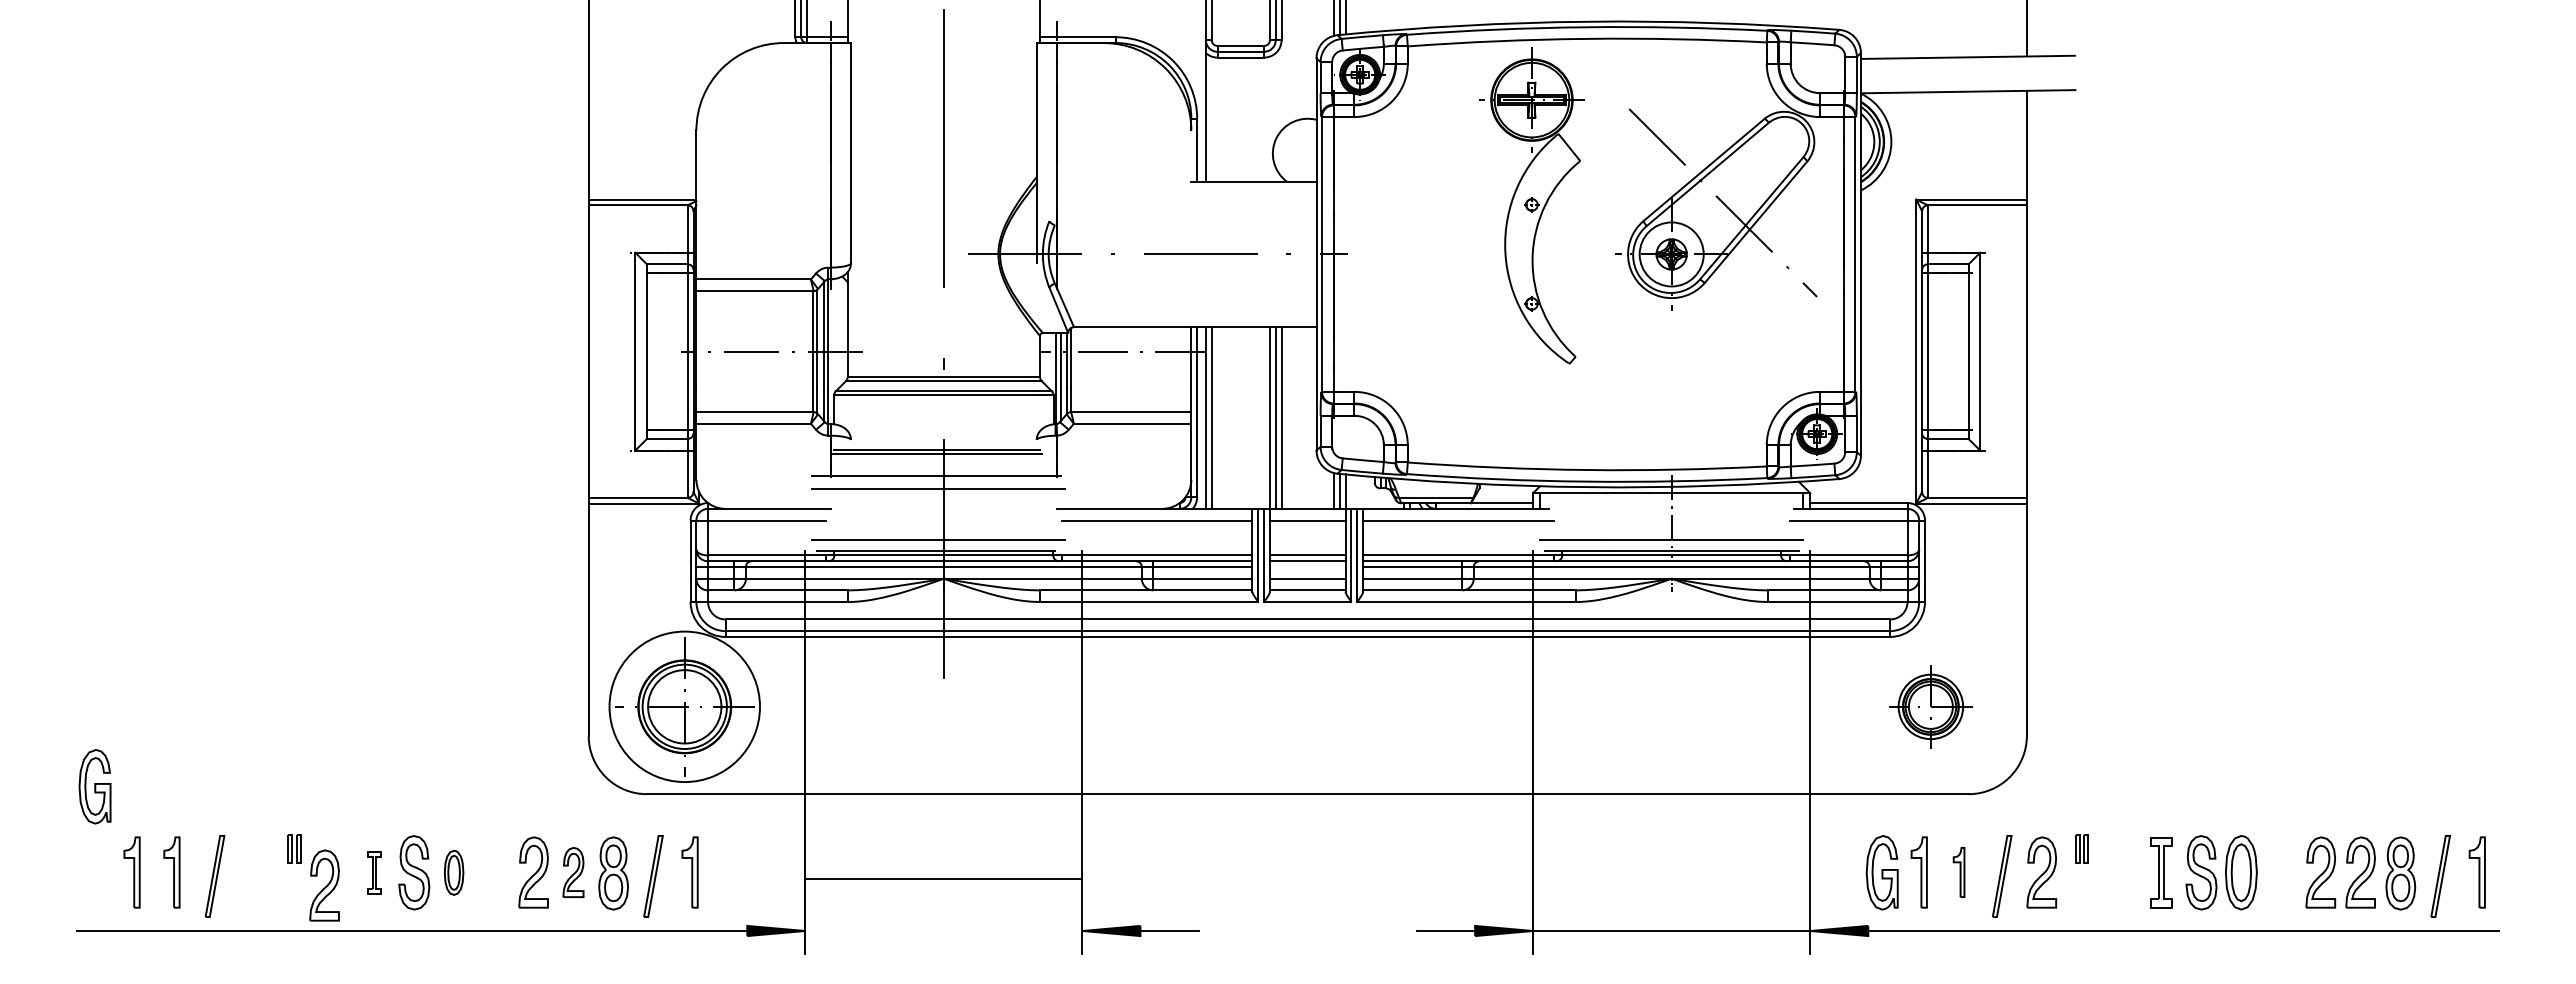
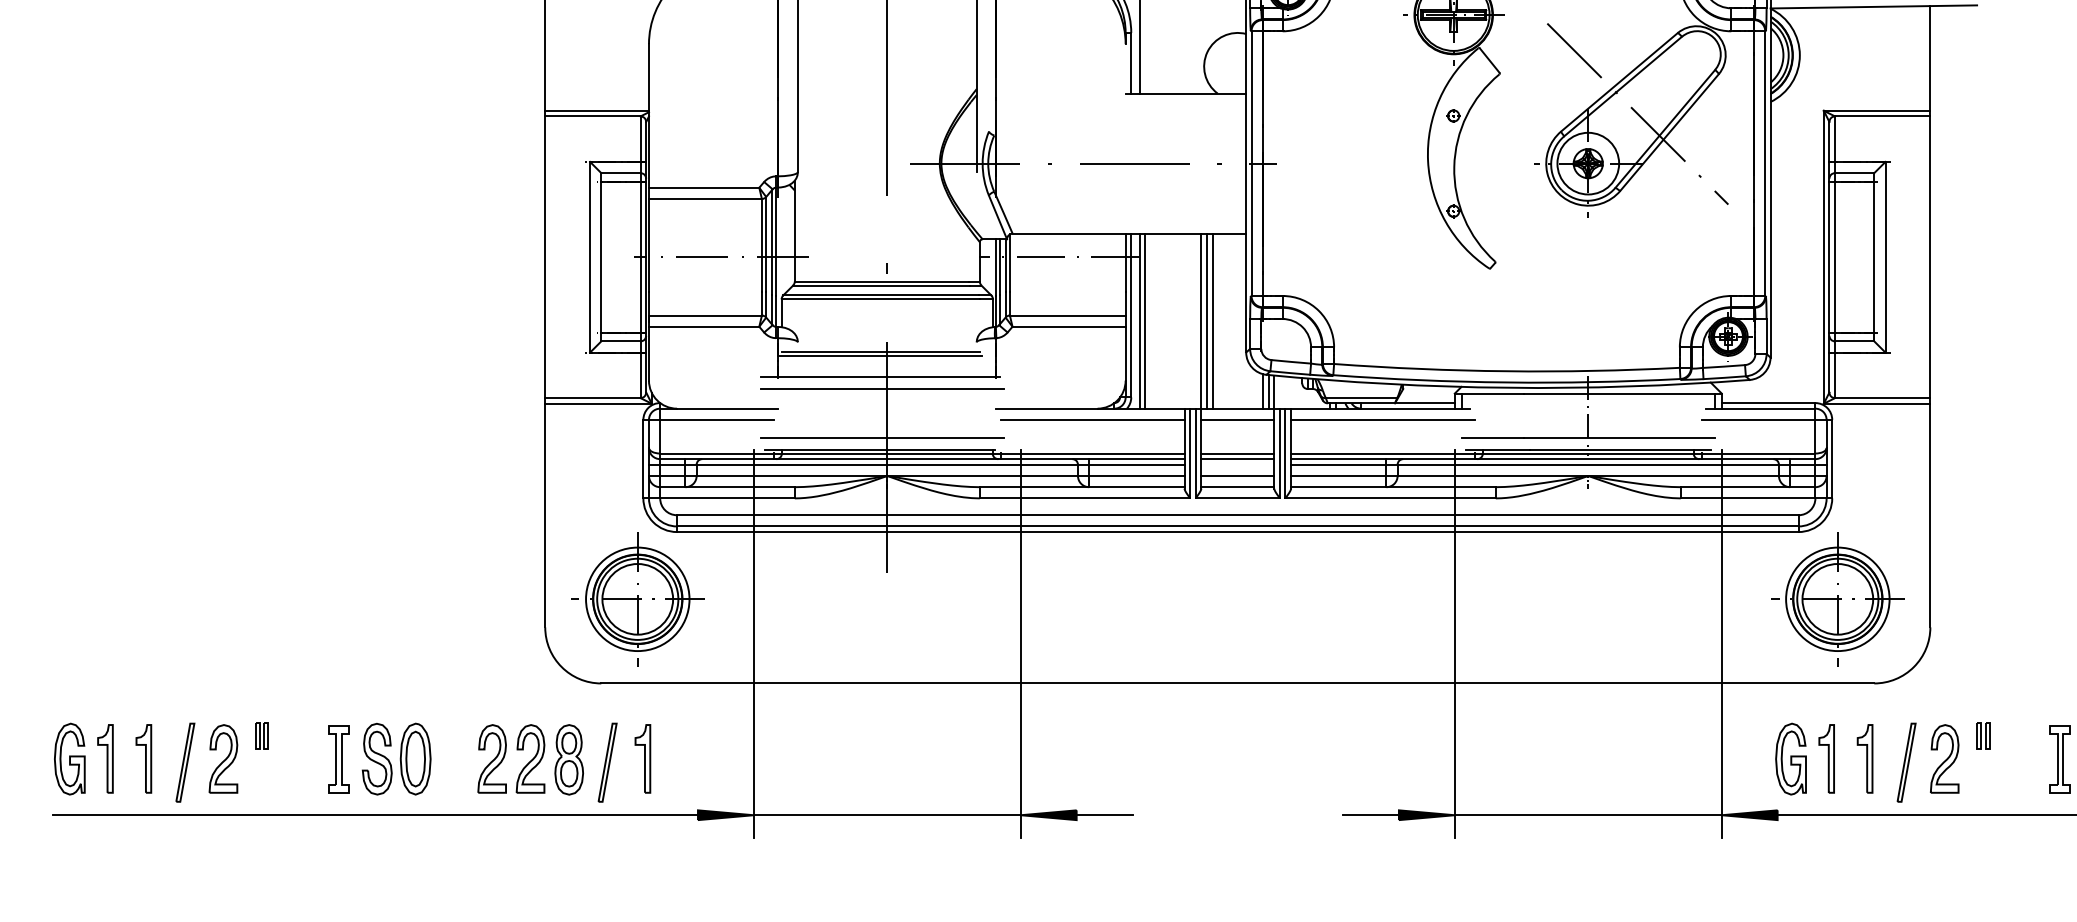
circle: (684, 706) -> (637, 599), size x0.71
part: (1930, 706) -> (1837, 599), size x1.67
part: (94, 786) -> (69, 758), moved
part: (374, 872) -> (338, 758), size x1.67
part: (453, 872) -> (415, 758), size x1.67
part: (573, 872) -> (530, 758), size x1.43
part: (1958, 872) -> (1864, 758), size x1.43
line: (943, 878) -> (886, 814), moved
part: (324, 885) -> (223, 758), moved

